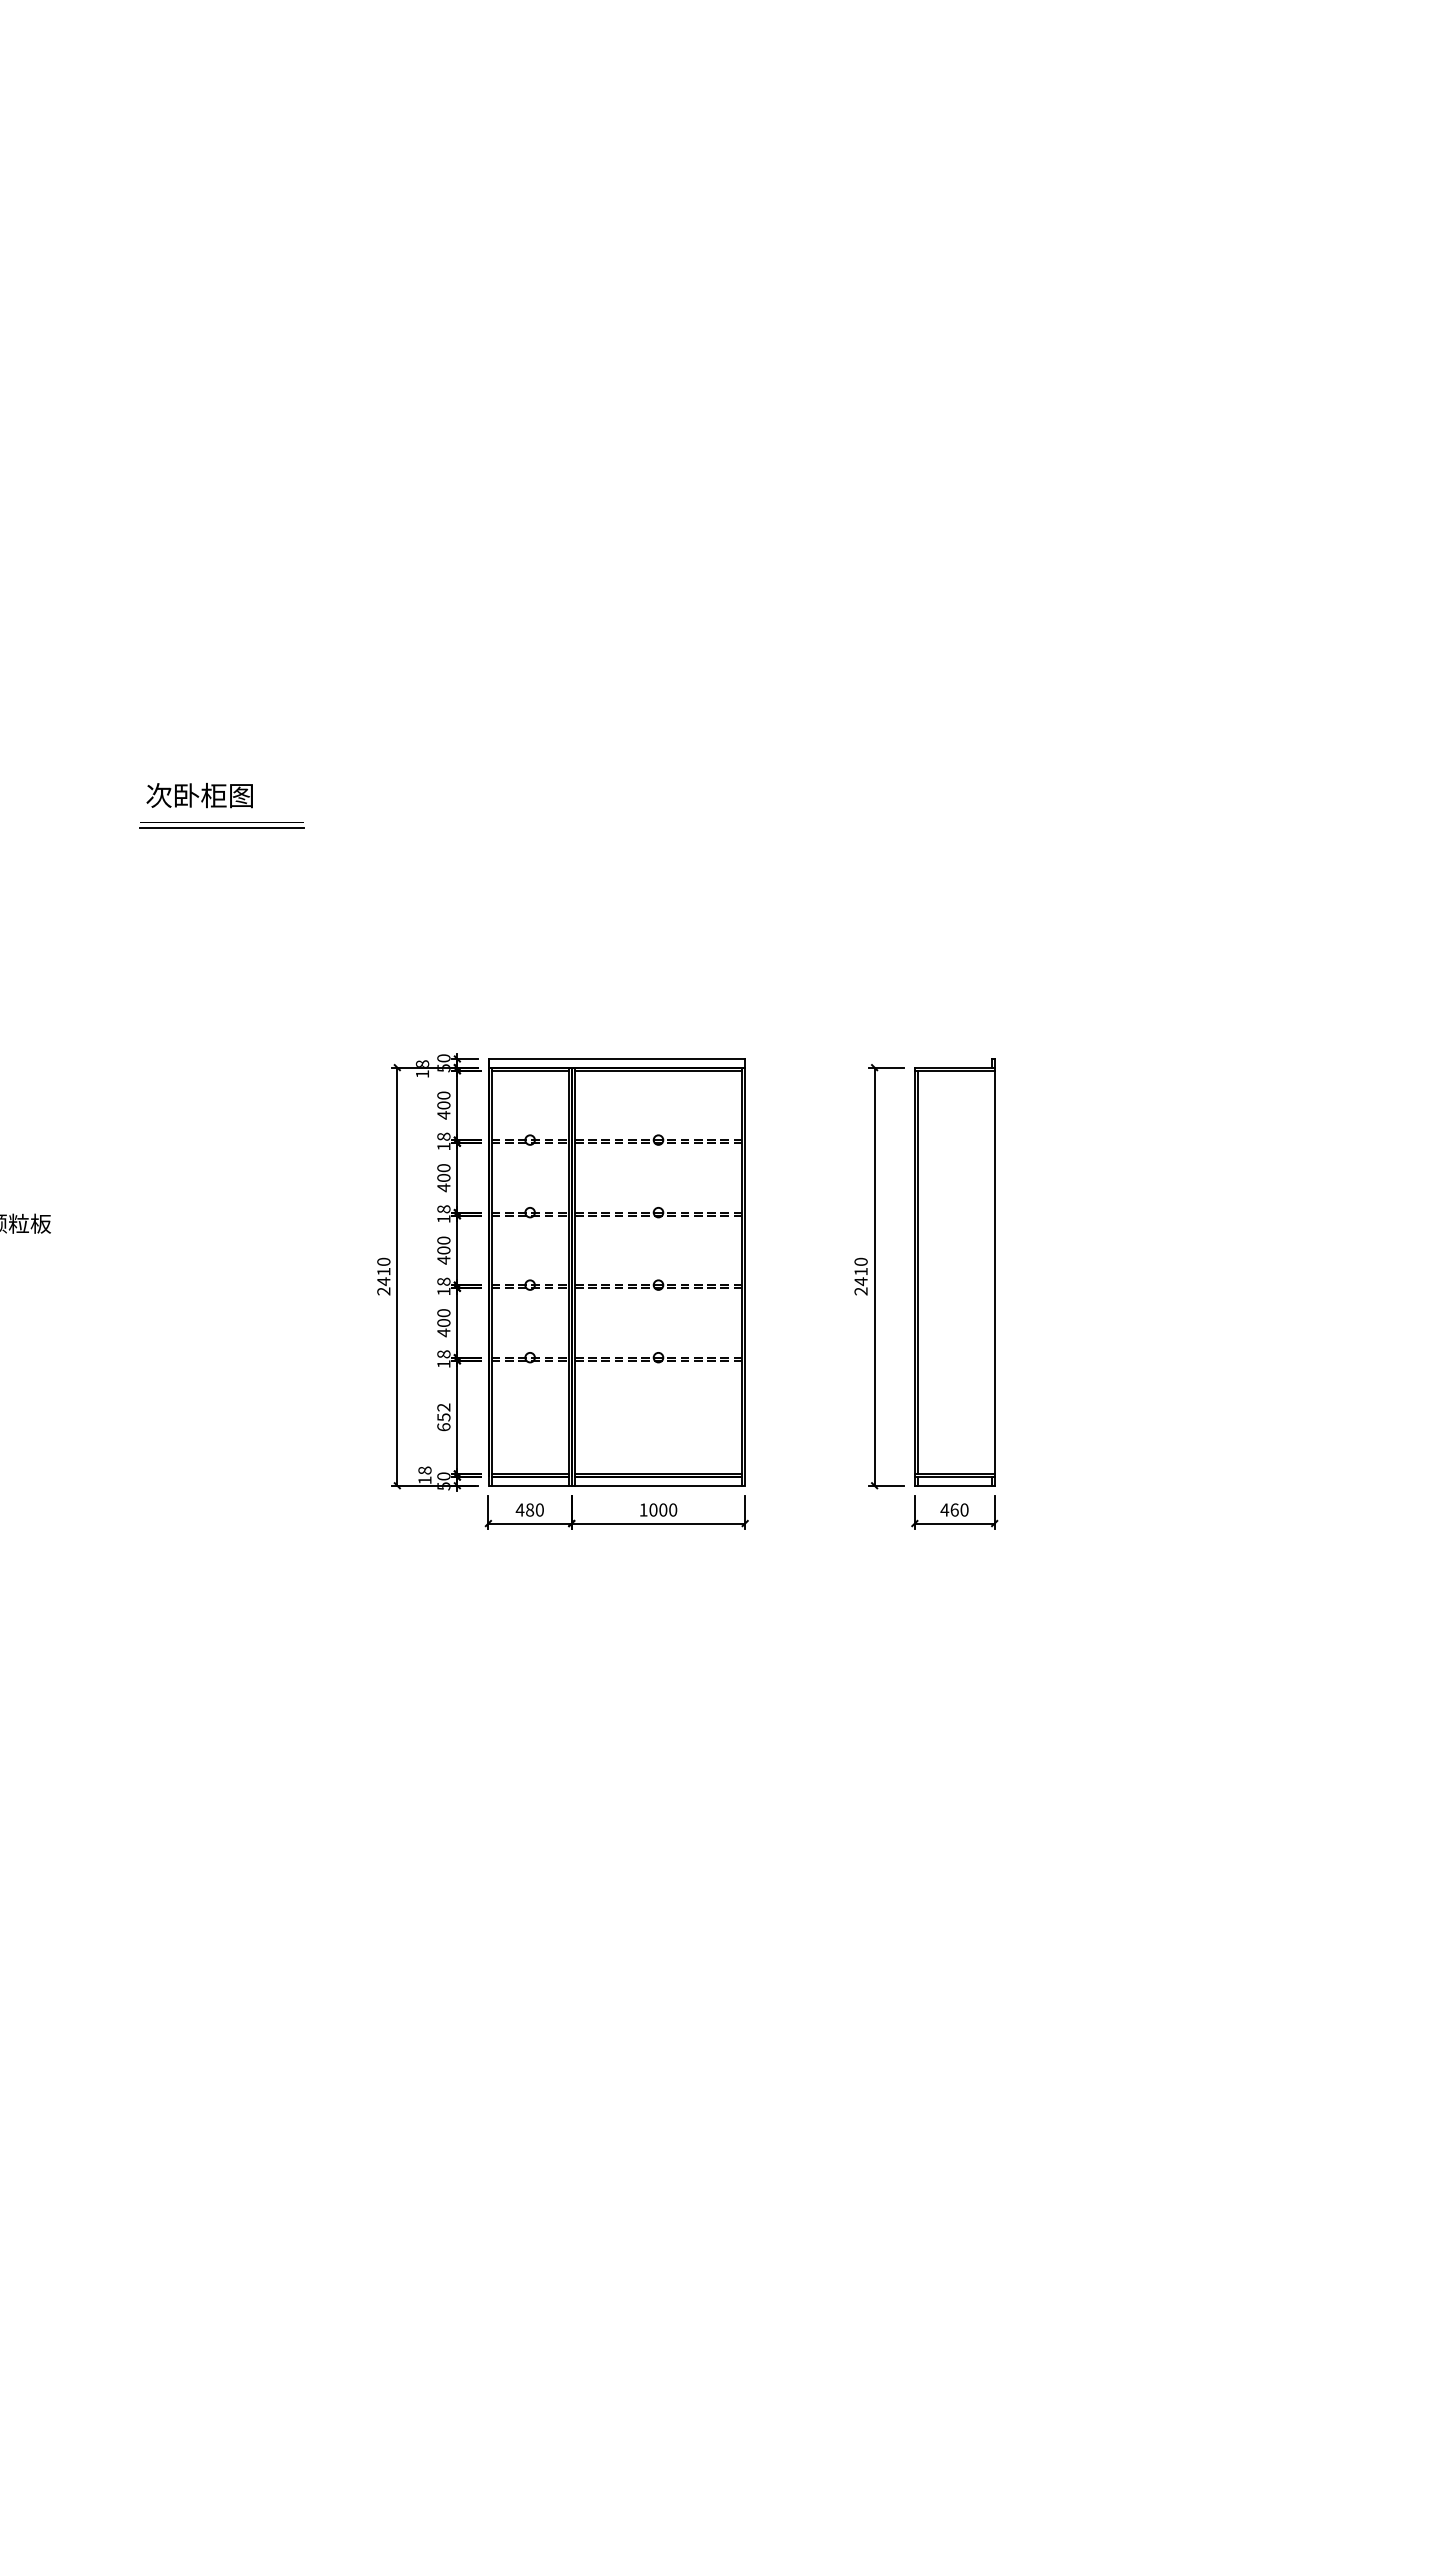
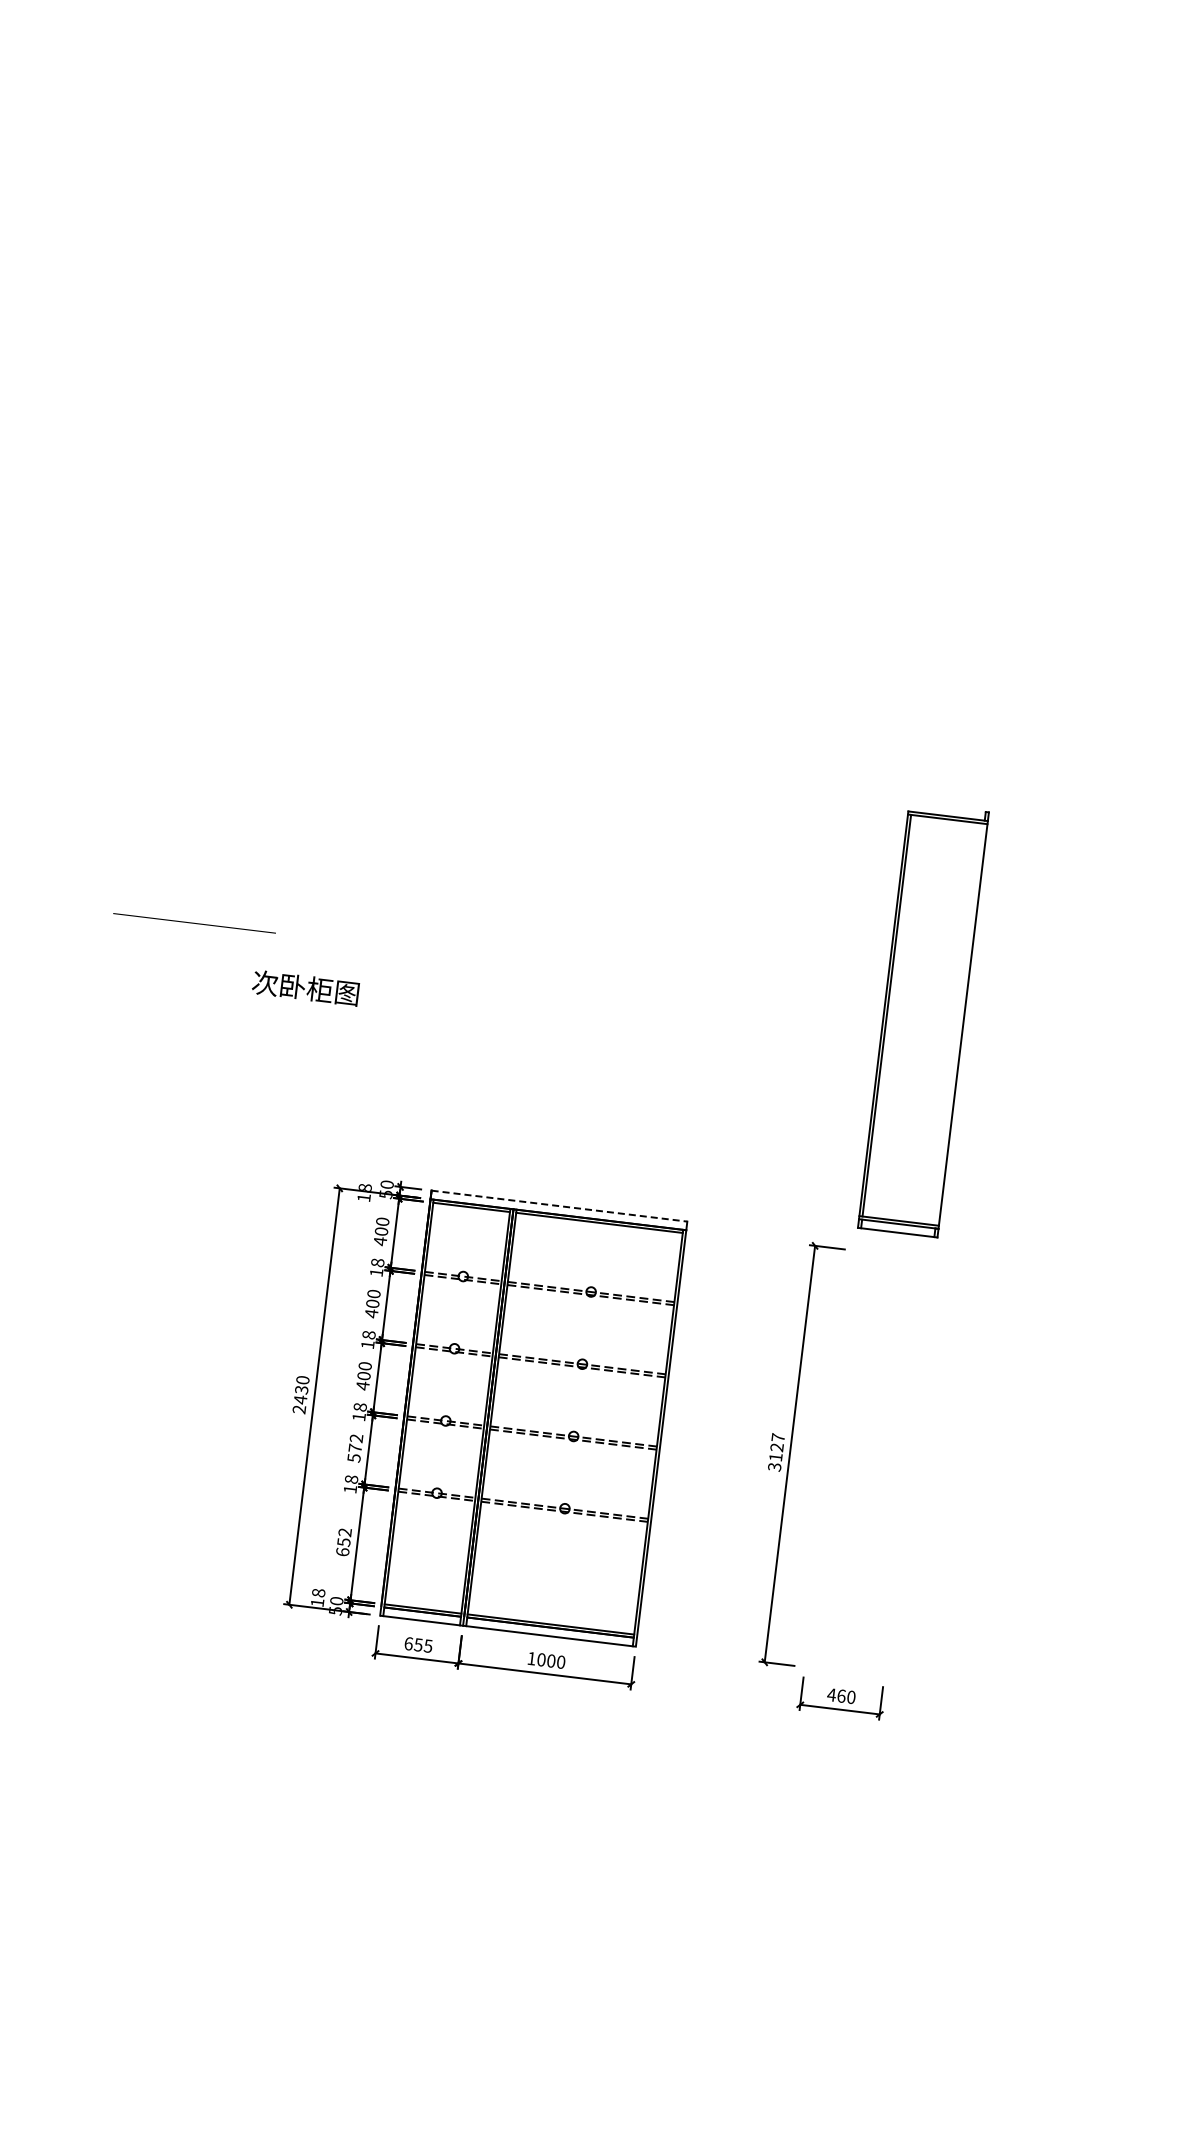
text: (199, 795) -> (305, 988), moved
line: (221, 827) -> (193, 927), removed
line: (617, 1058) -> (560, 1205), solid -> dashed
text: (383, 1271) -> (301, 1389), 2410 -> 2430
part: (954, 1272) -> (923, 1020), moved
text: (860, 1276) -> (775, 1452), 2410 -> 3127
text: (443, 1323) -> (354, 1448), 400 -> 572
text: (529, 1509) -> (418, 1644), 480 -> 655

